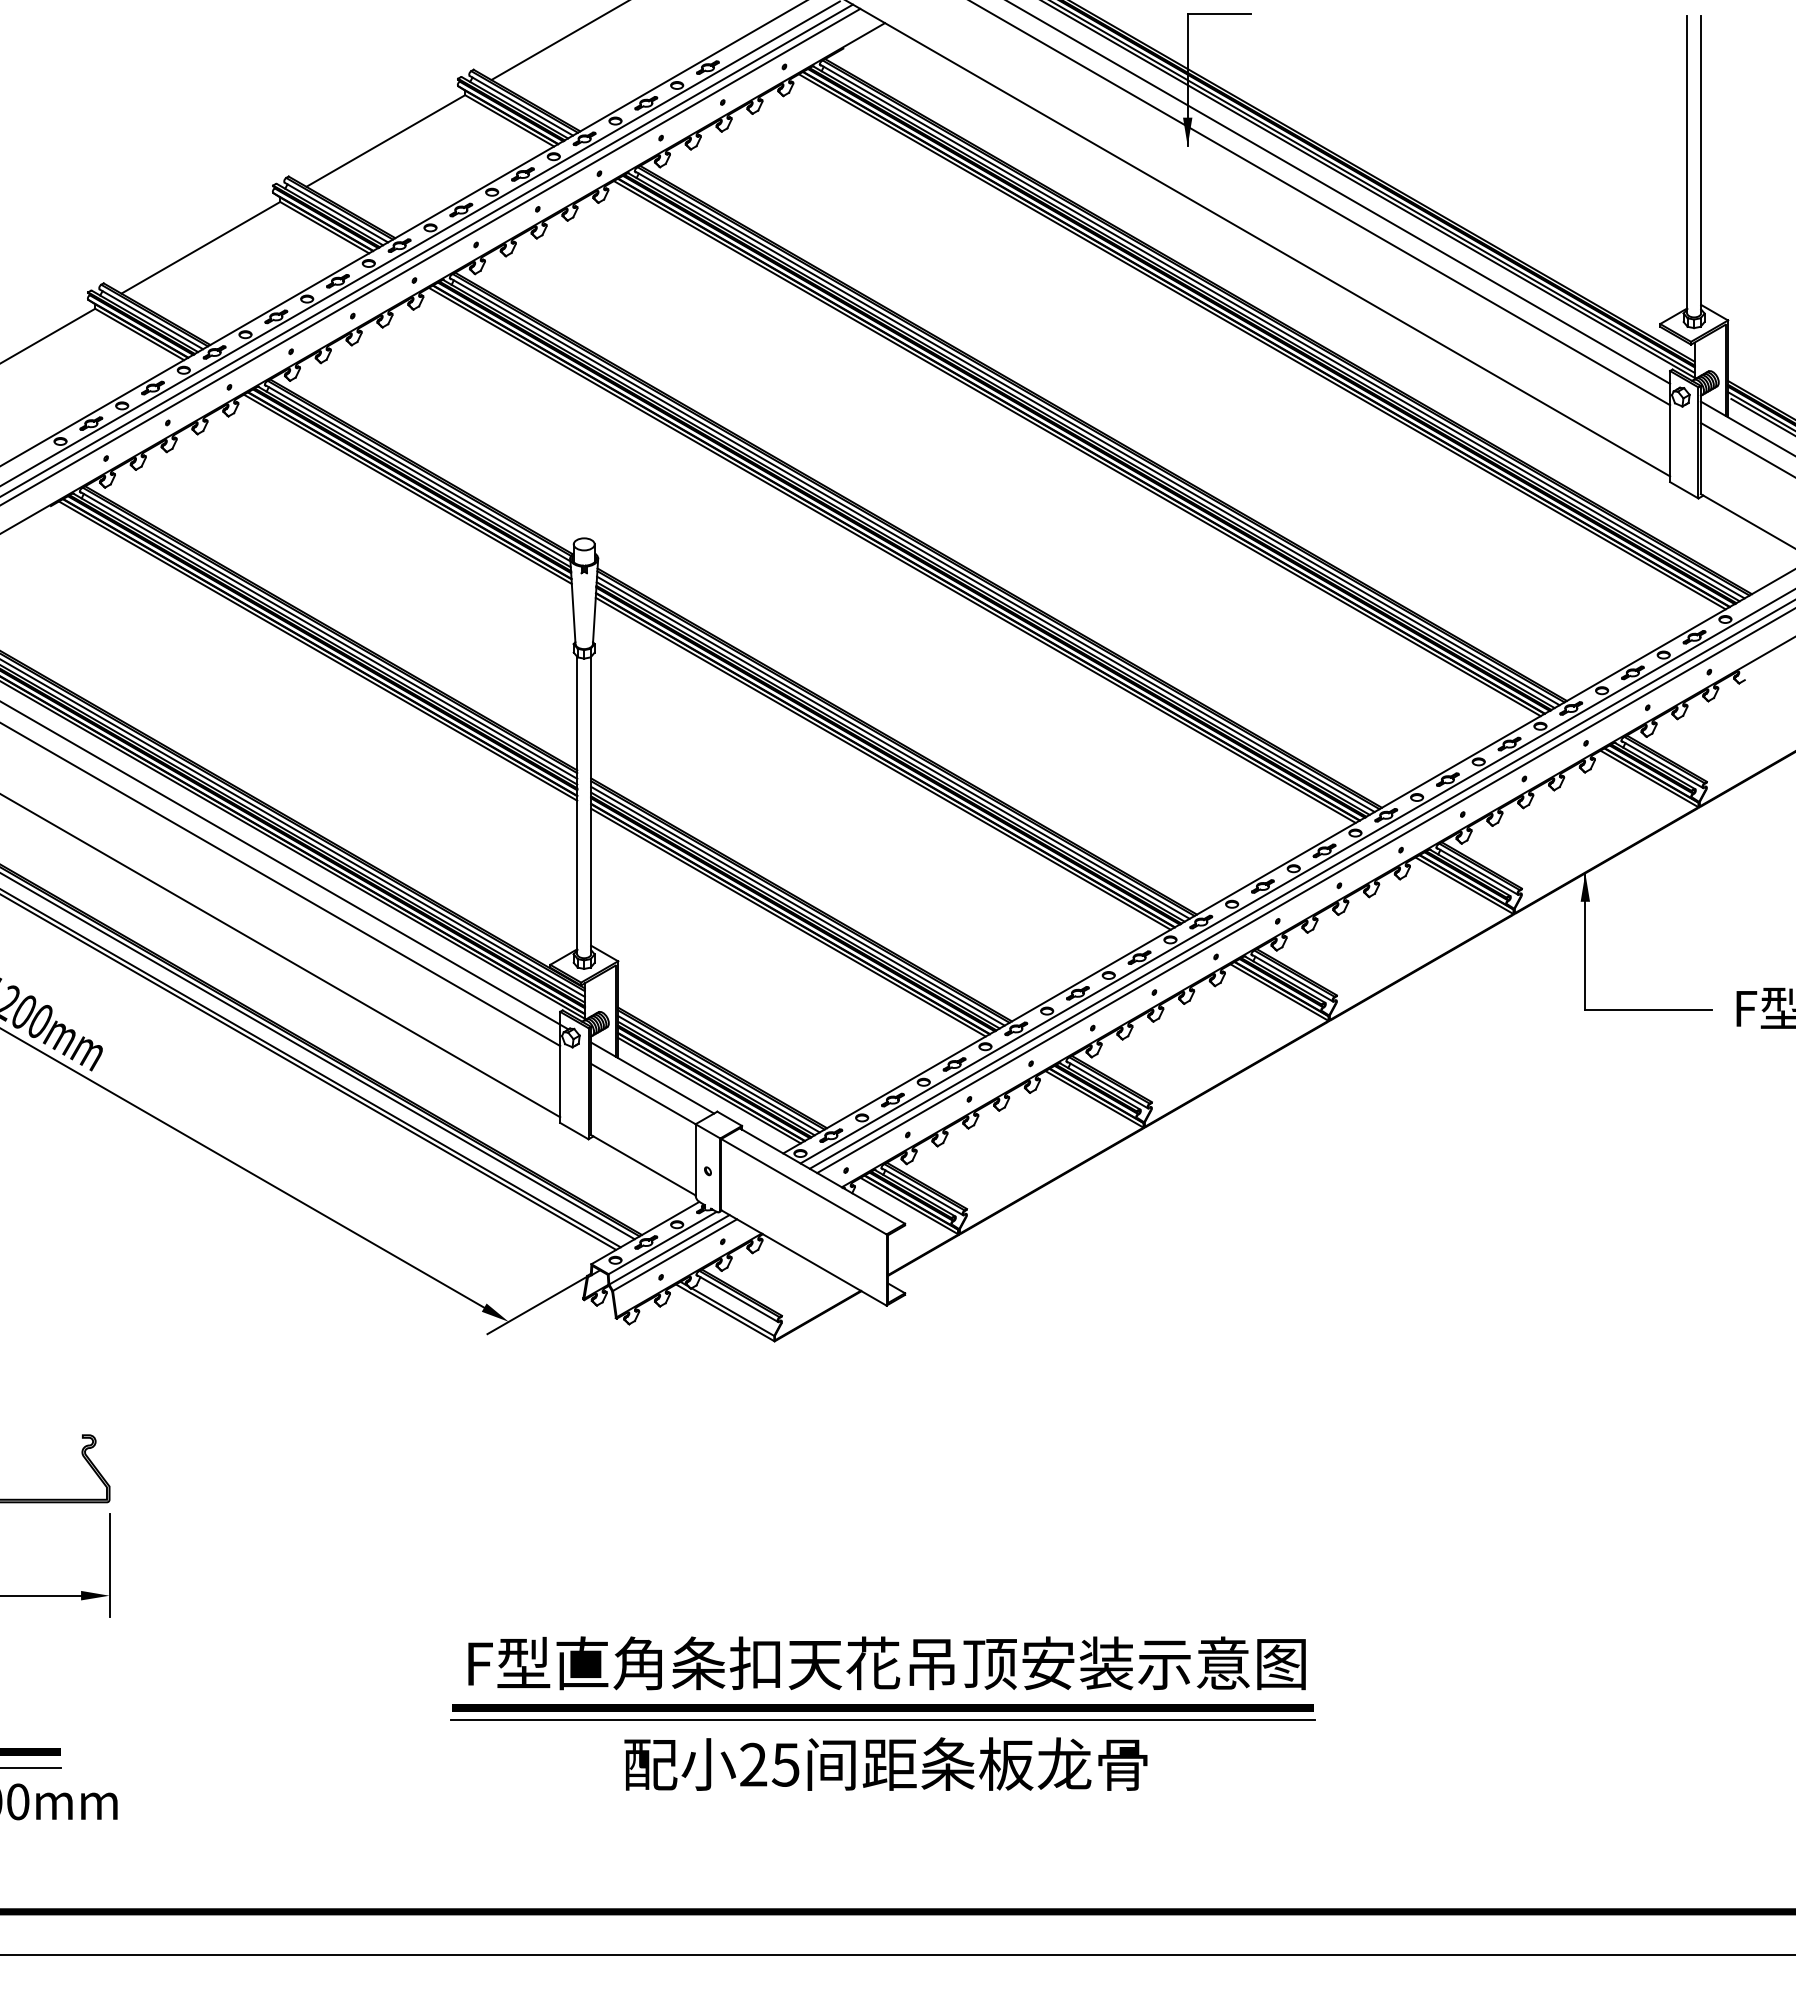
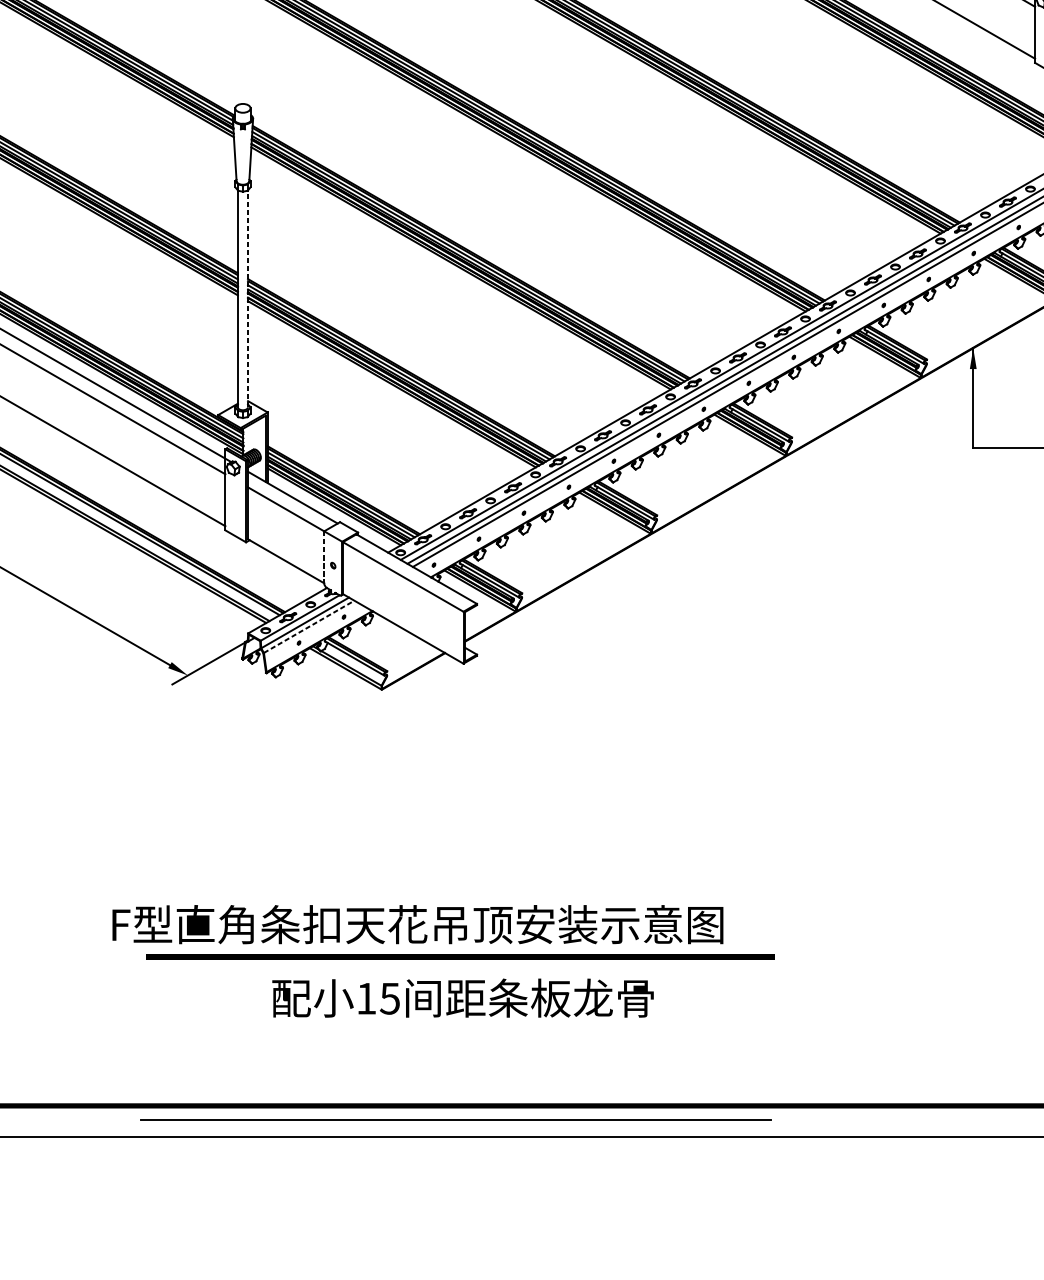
line: (591, 805) -> (248, 298), solid -> dashed
line: (695, 1159) -> (324, 557), solid -> dashed
line: (675, 1255) -> (309, 627), solid -> dashed
text: (886, 1663) -> (417, 924), moved
line: (882, 1719) -> (455, 1119), moved
text: (753, 1764) -> (366, 998), 25 -> 15

